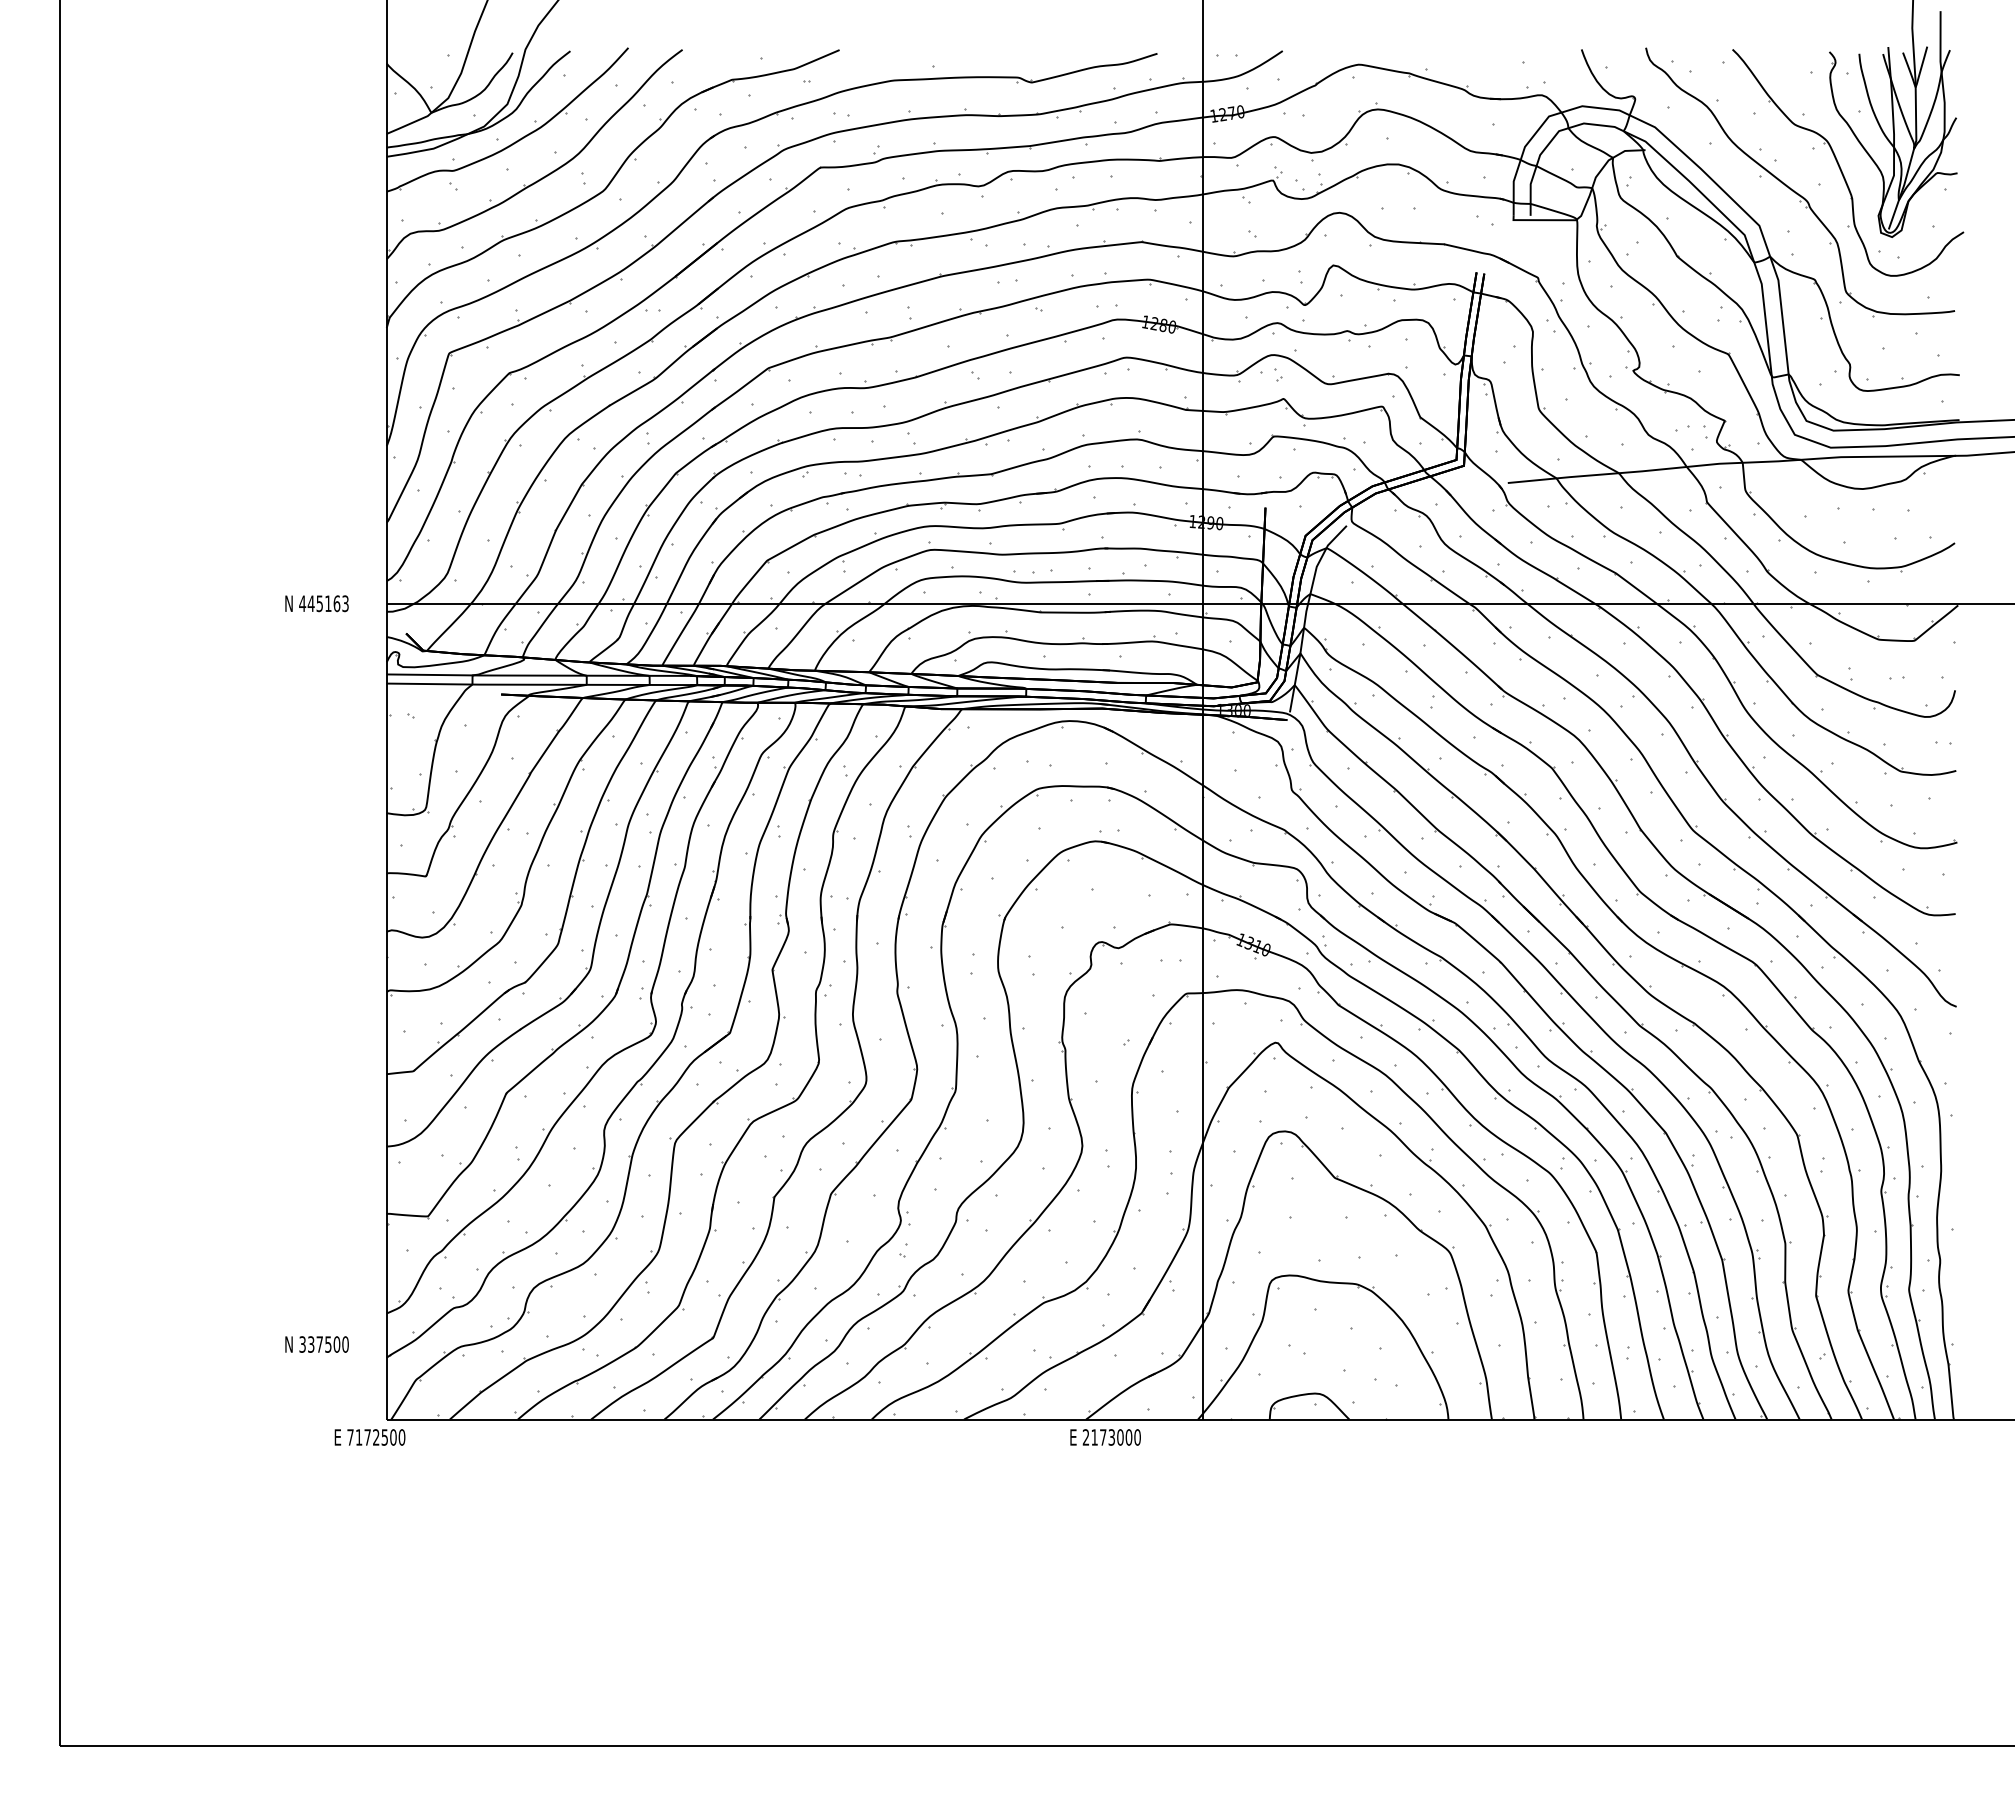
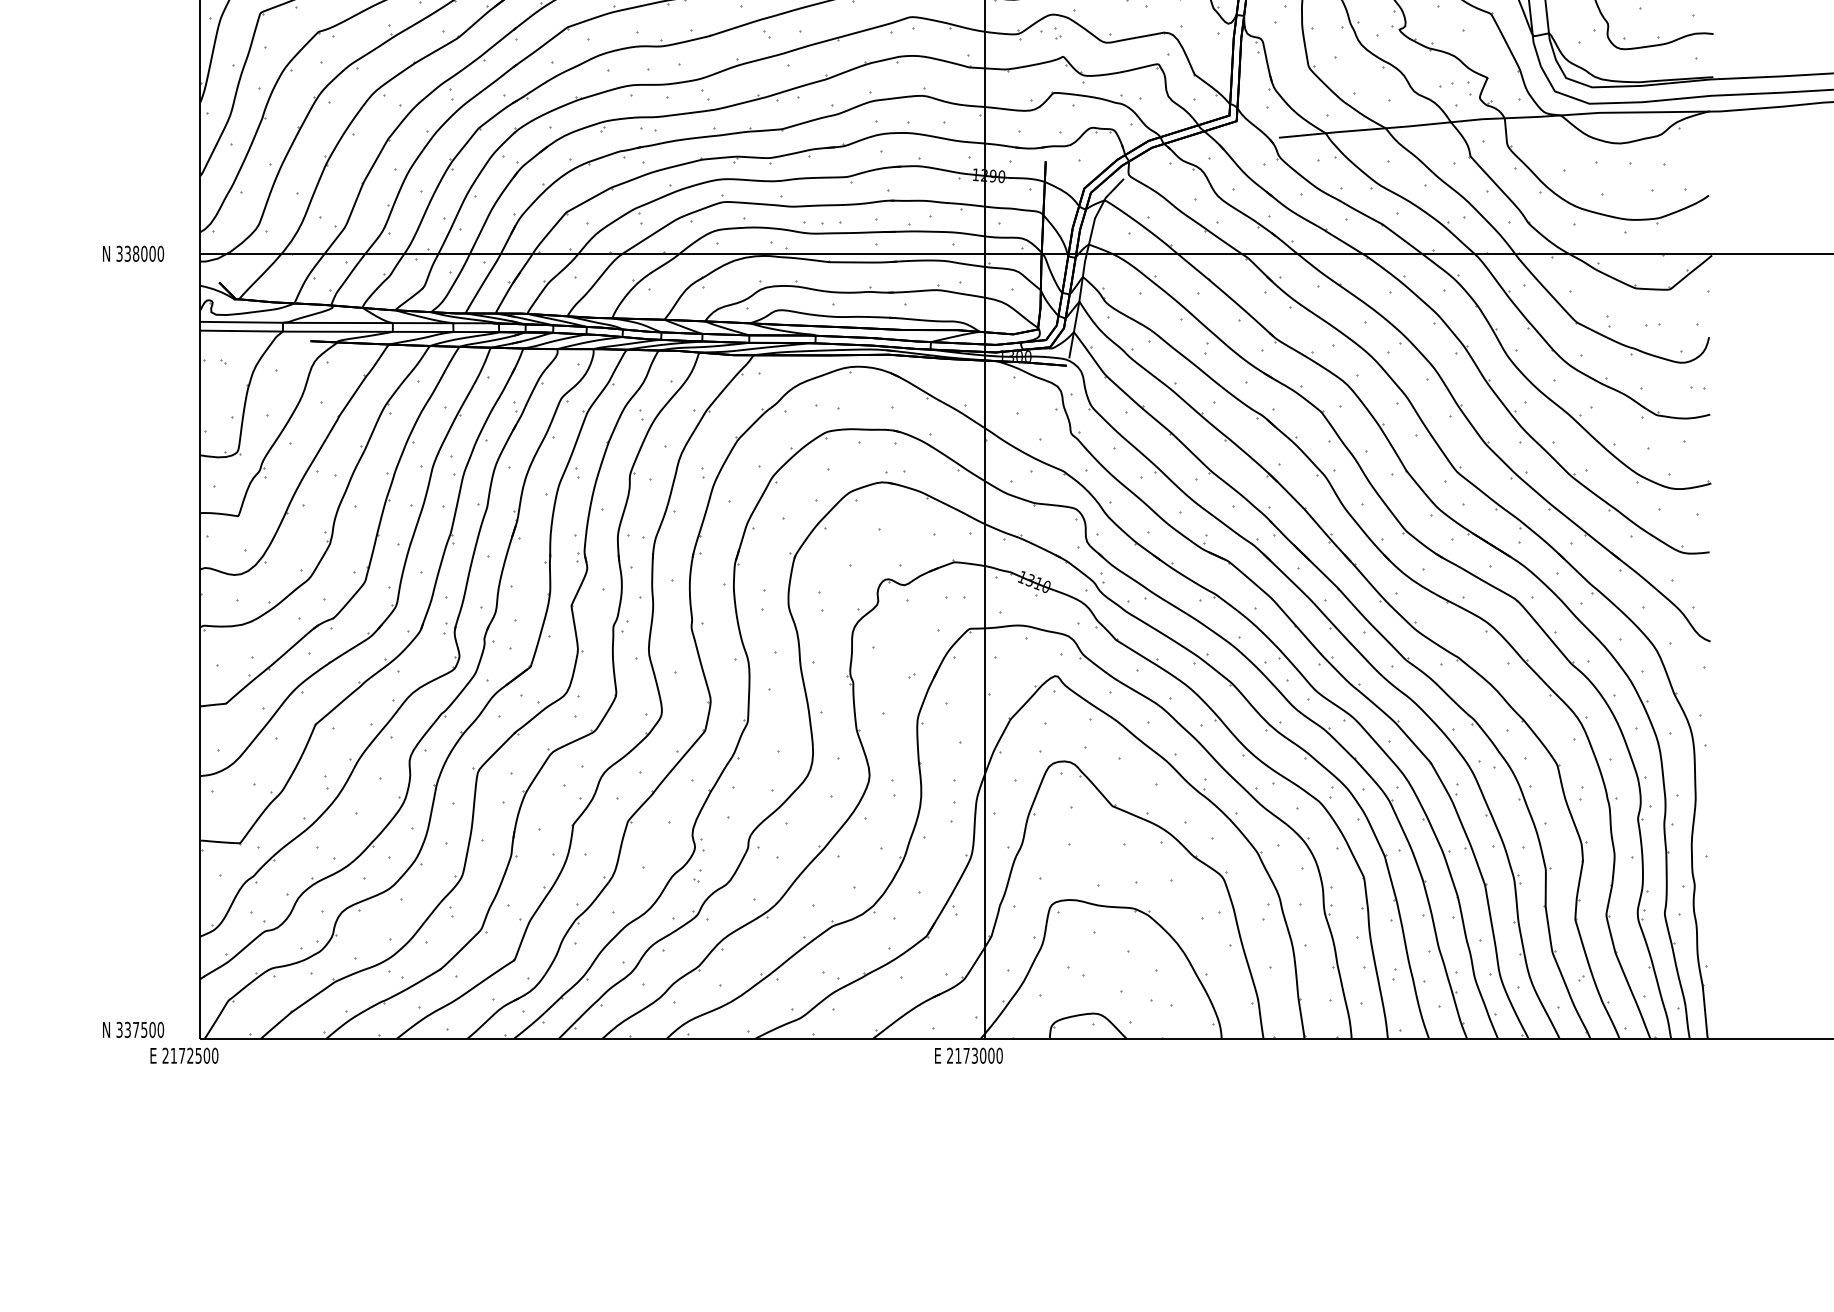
text: (323, 603) -> (139, 253), 445163 -> 338000
text: (316, 1344) -> (132, 1029), moved
text: (350, 1437) -> (165, 1055), 7172500 -> 2172500
text: (1105, 1437) -> (968, 1055), moved

